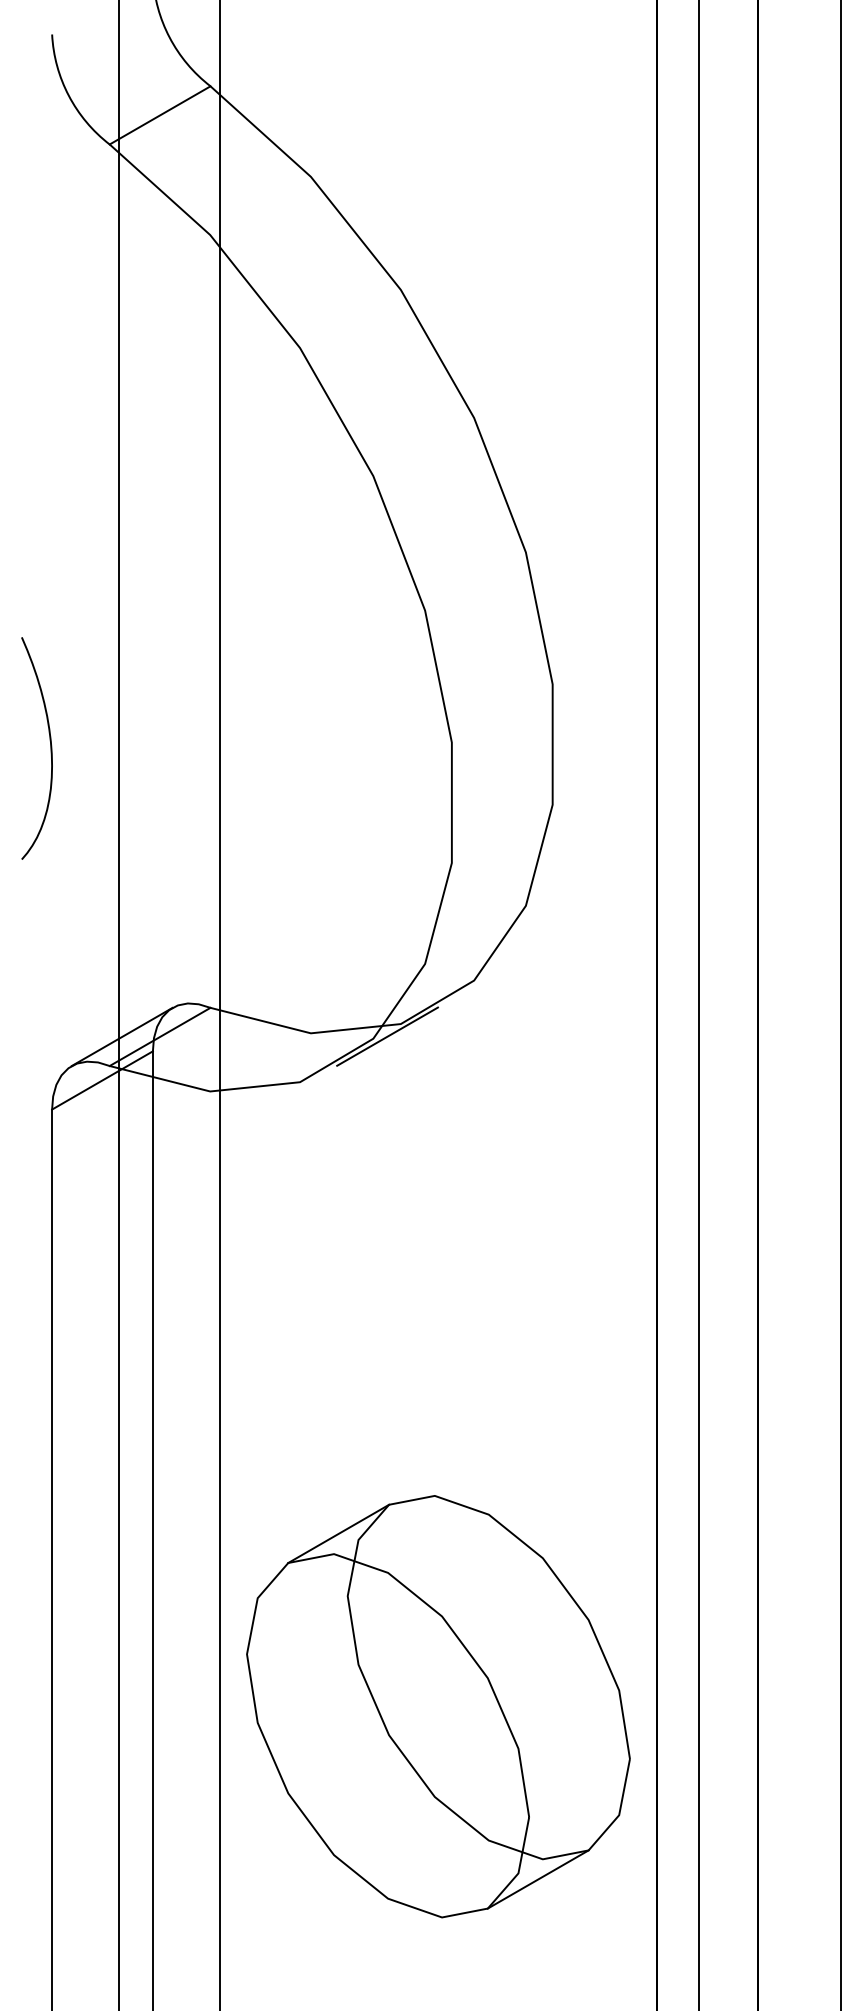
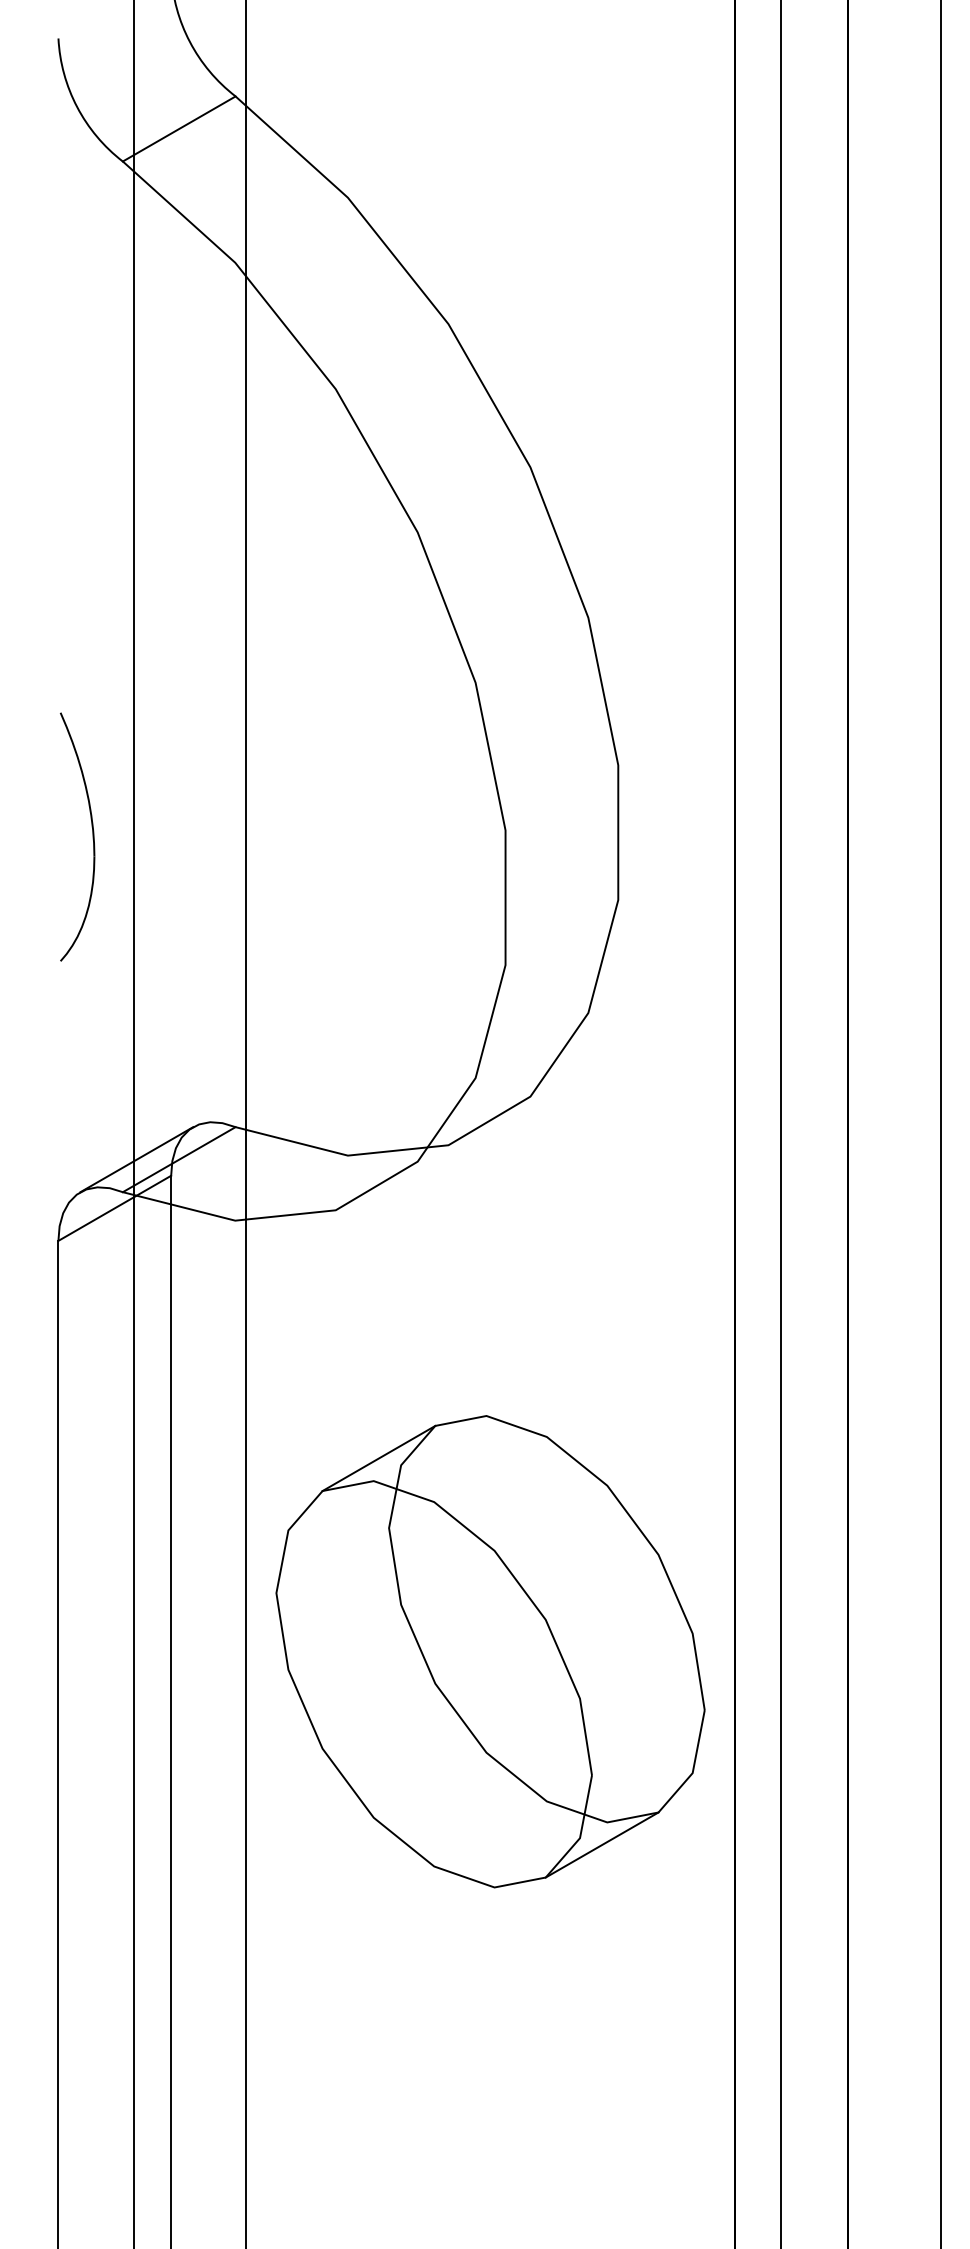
part: (50, 747) -> (92, 836), moved
line: (387, 1035) -> (433, 1158), removed
part: (438, 1706) -> (490, 1651), moved

